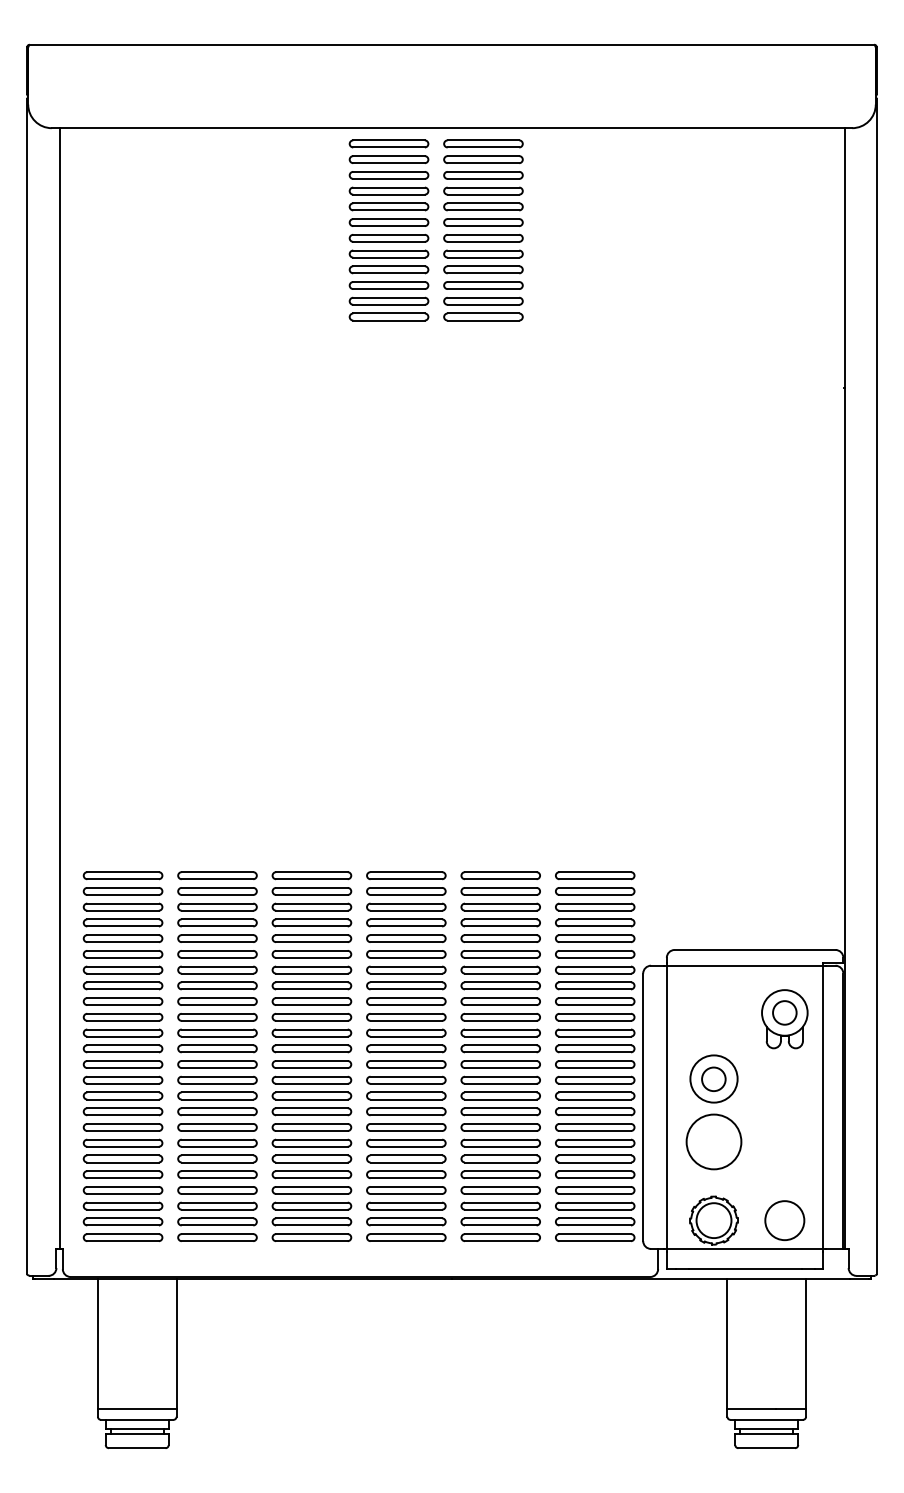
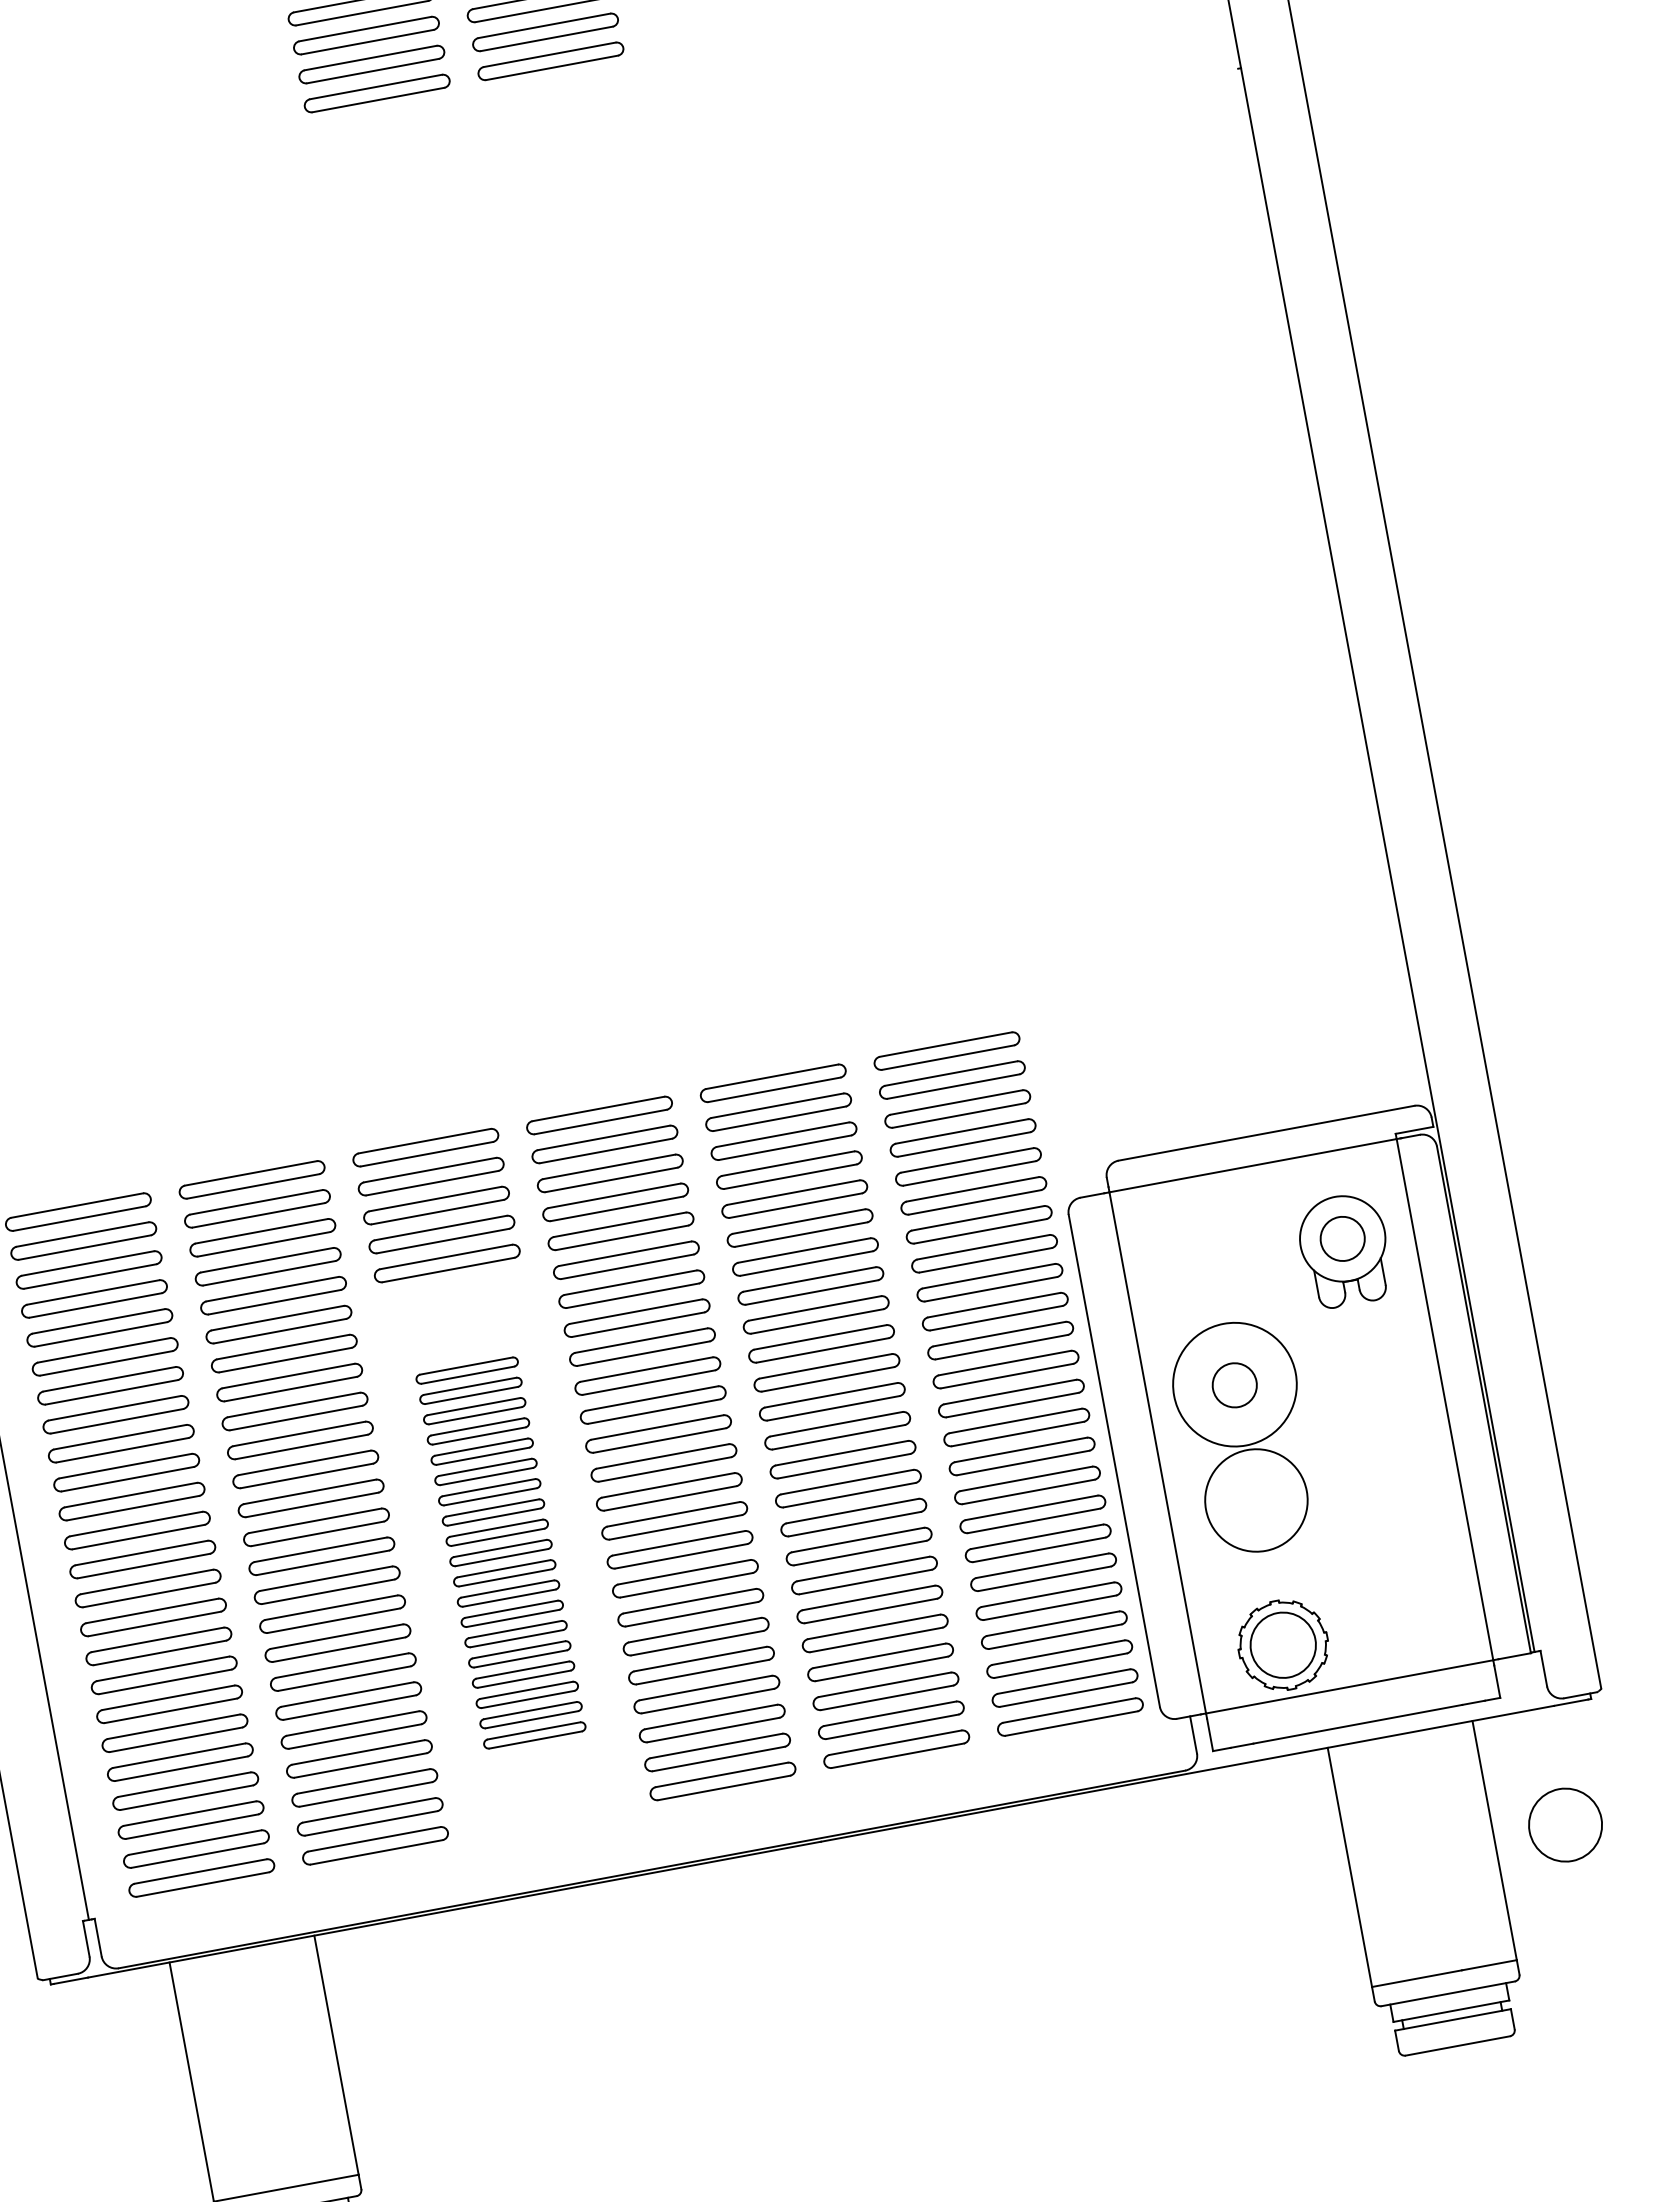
circle: (713, 1078) -> (1233, 1383), size x1.4
part: (311, 1095) -> (500, 1552), size x0.7
circle: (784, 1220) -> (1564, 1824), moved

